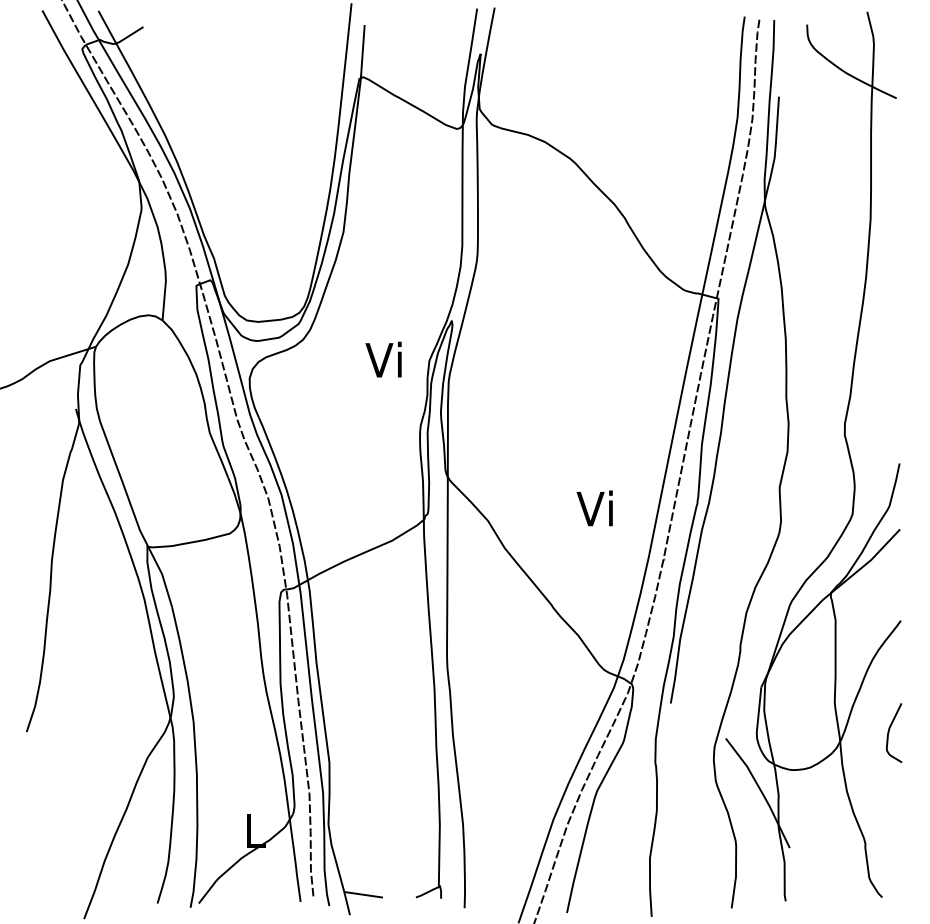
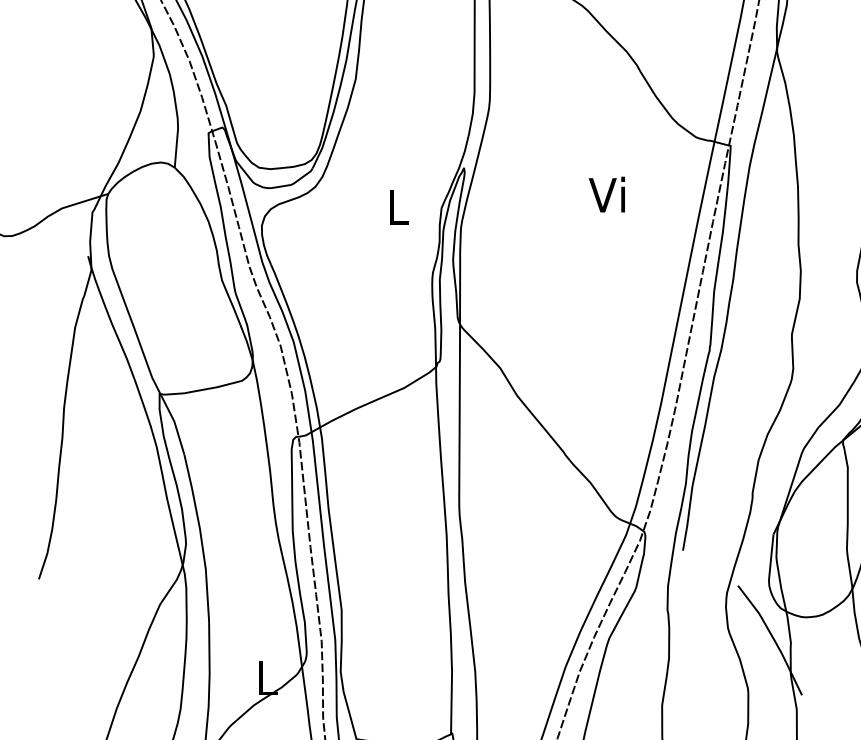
text: (383, 359) -> (395, 206), Vi -> L
text: (594, 508) -> (606, 194), moved

